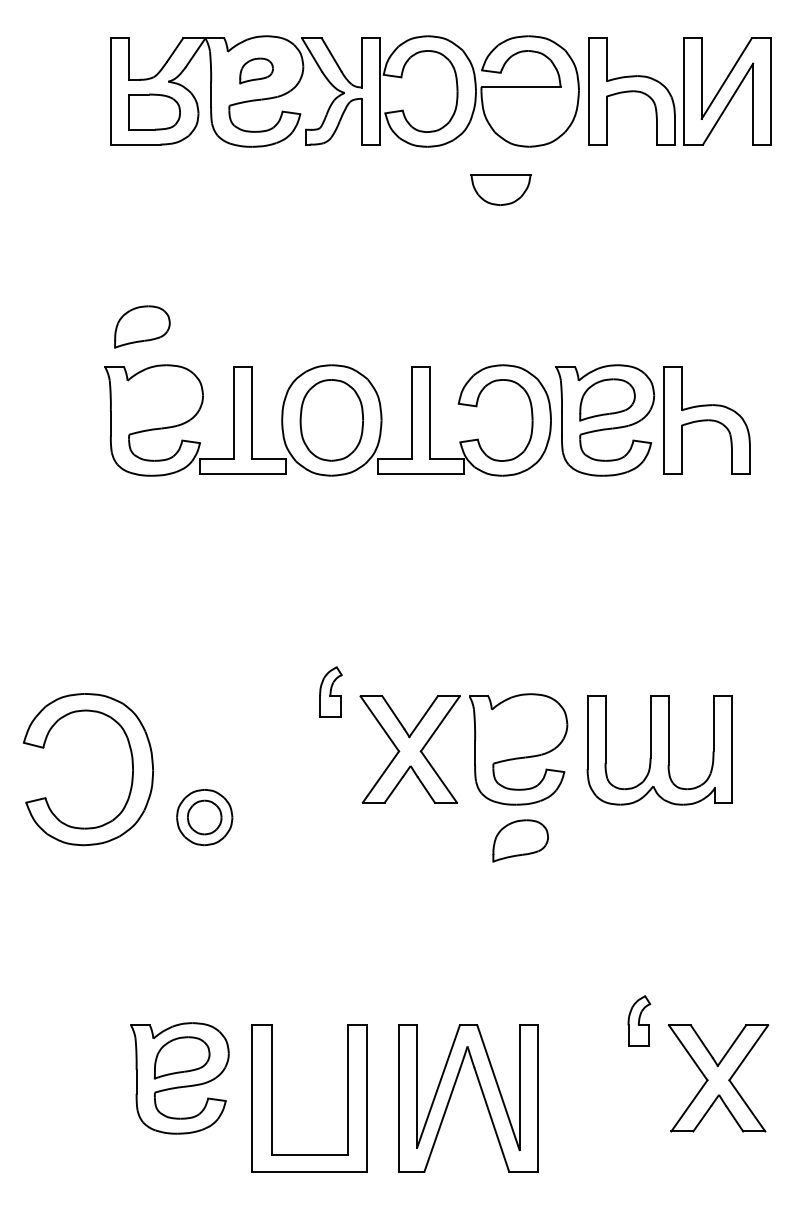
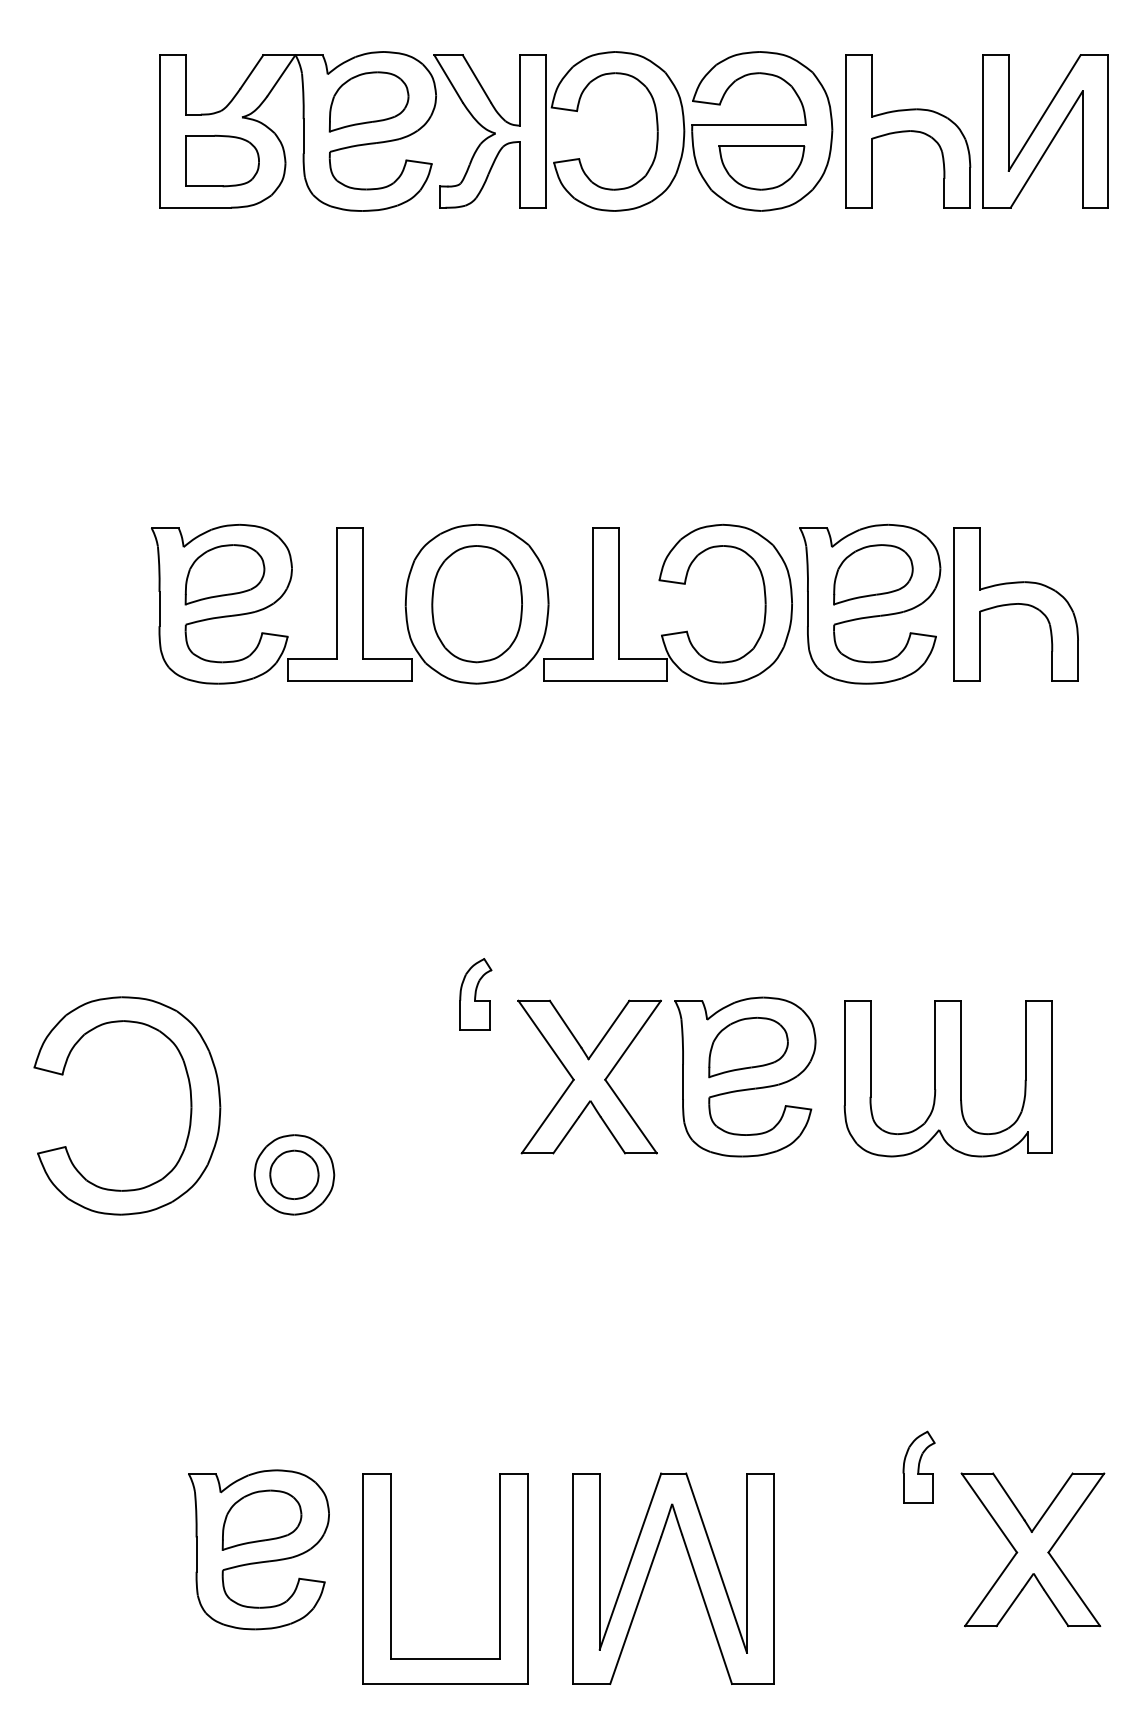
part: (256, 70) -> (368, 101), size x1.67
part: (500, 189) -> (761, 167), moved
part: (142, 326) -> (225, 574), moved
part: (520, 840) -> (748, 1046), moved

